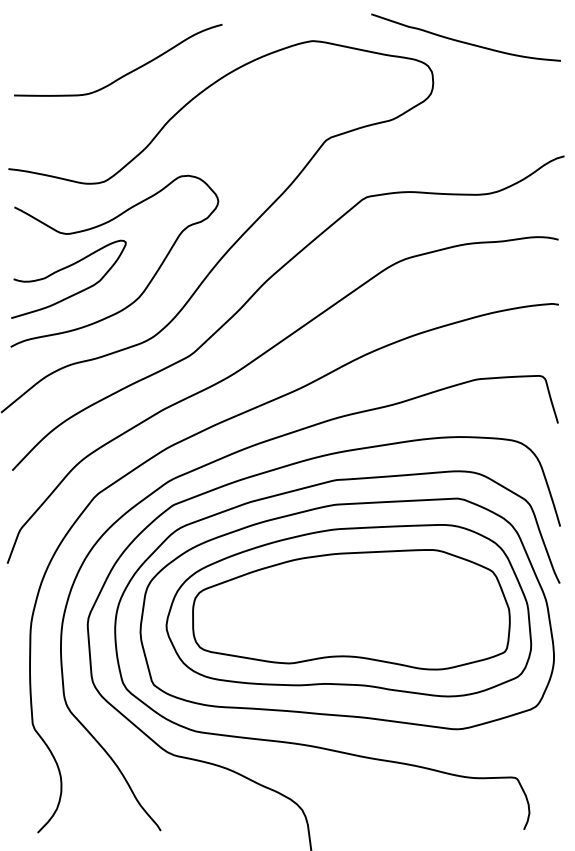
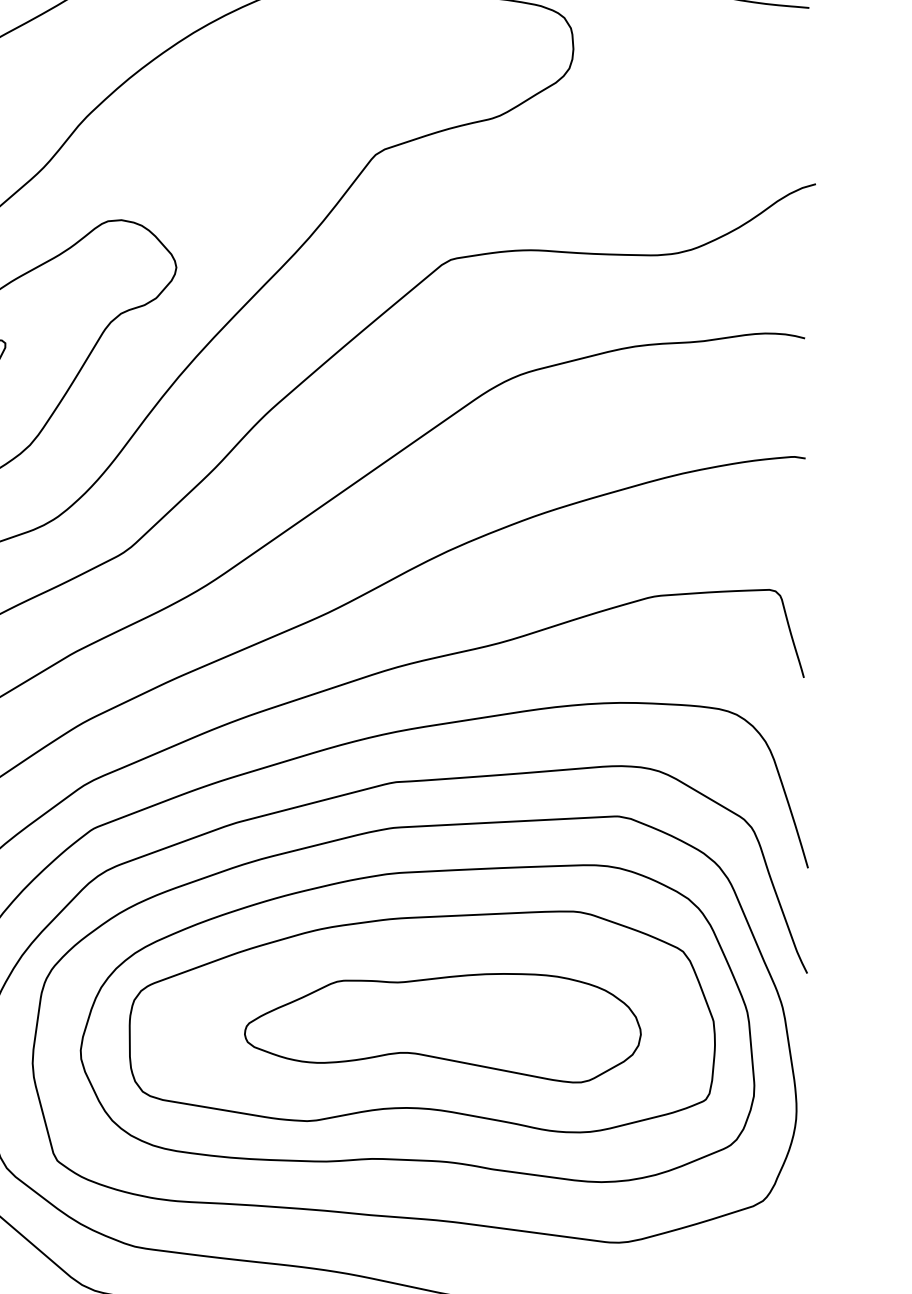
part: (362, 612) -> (442, 1026), added

